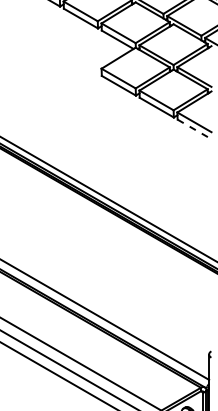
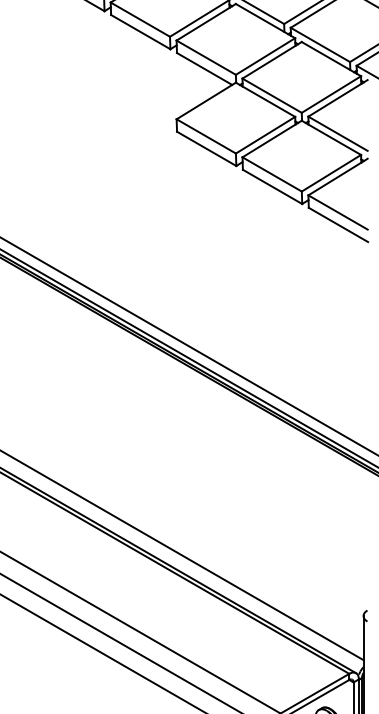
line: (194, 129) -> (338, 224), dashed -> solid

